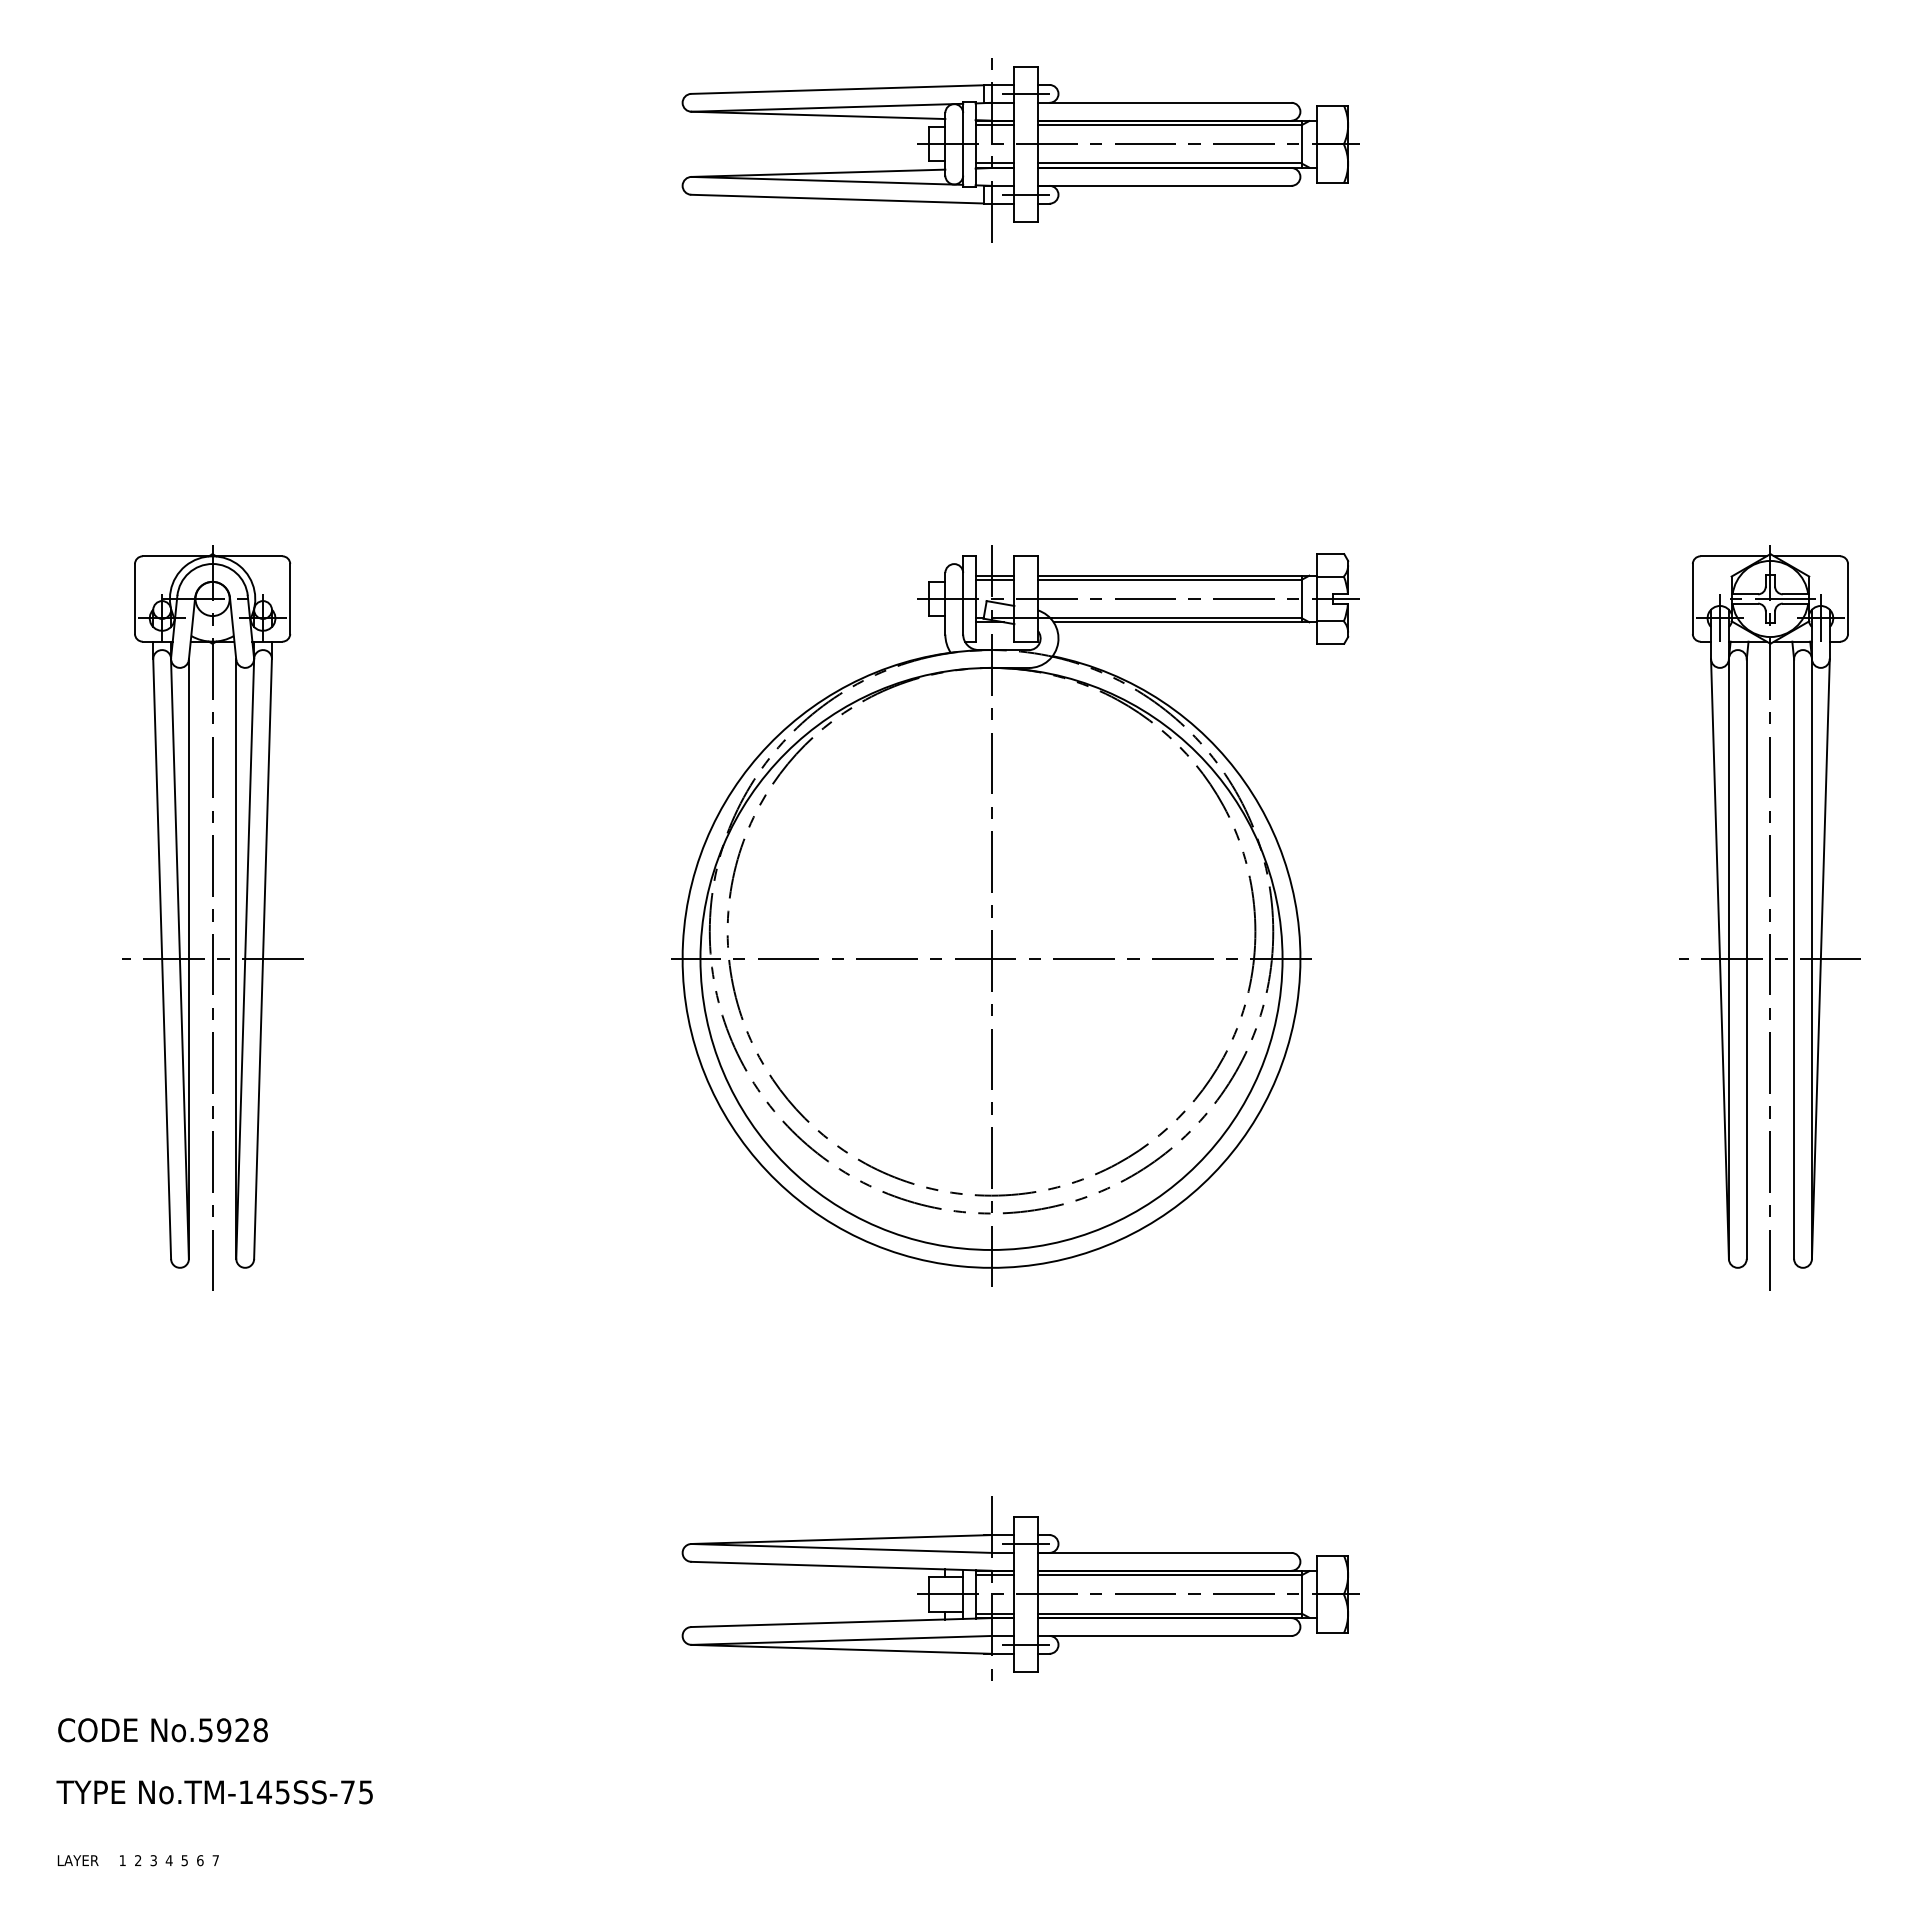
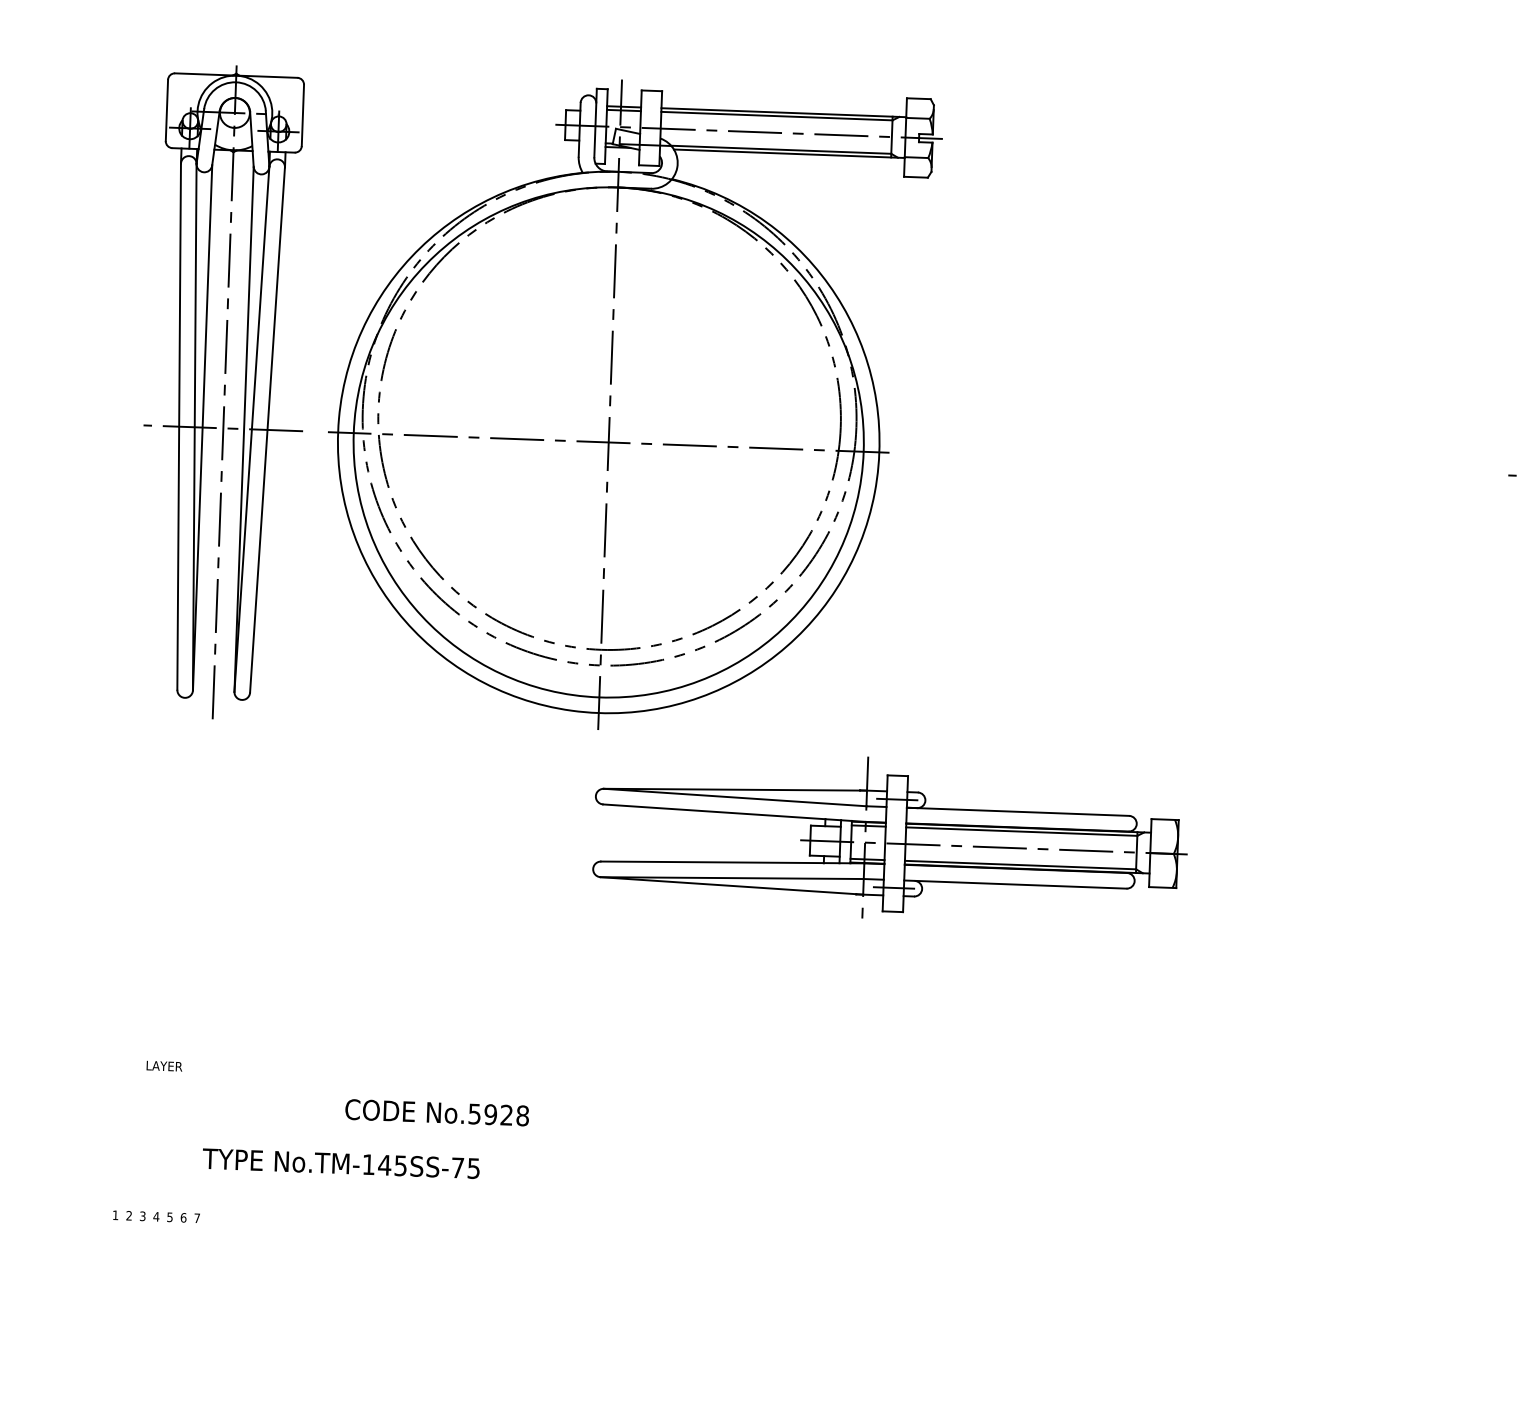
part: (1015, 915) -> (631, 405), moved
part: (1020, 1588) -> (890, 838), moved
text: (162, 1730) -> (436, 1112), moved
text: (214, 1792) -> (341, 1163), moved
text: (77, 1860) -> (163, 1066), moved

